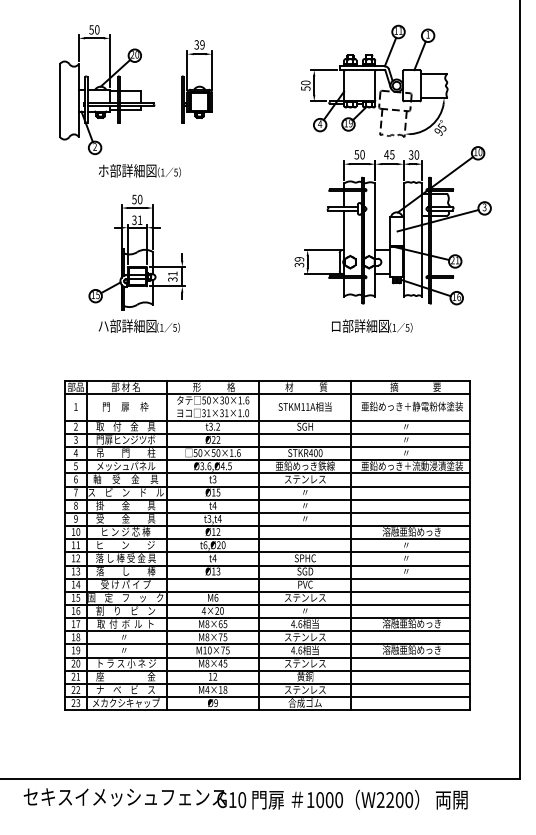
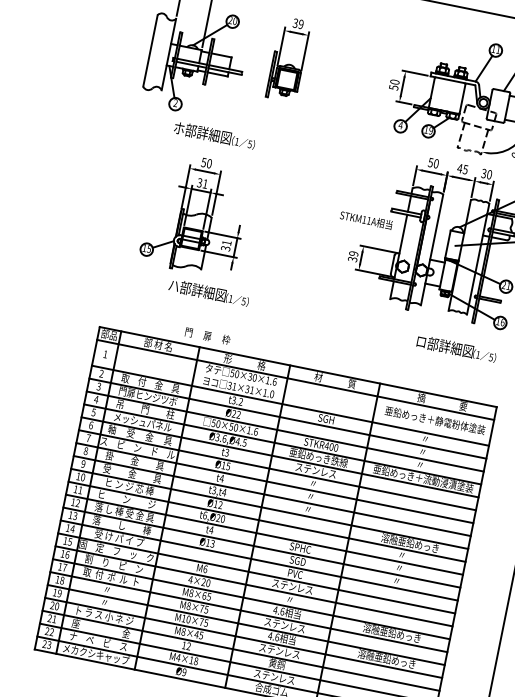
text: (138, 325) -> (208, 292), moved
text: (372, 325) -> (457, 348), moved
text: (125, 406) -> (207, 335), moved
text: (304, 406) -> (365, 219), moved

